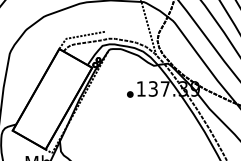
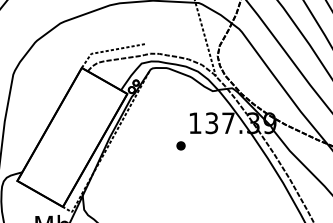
part: (129, 94) -> (180, 145), moved

